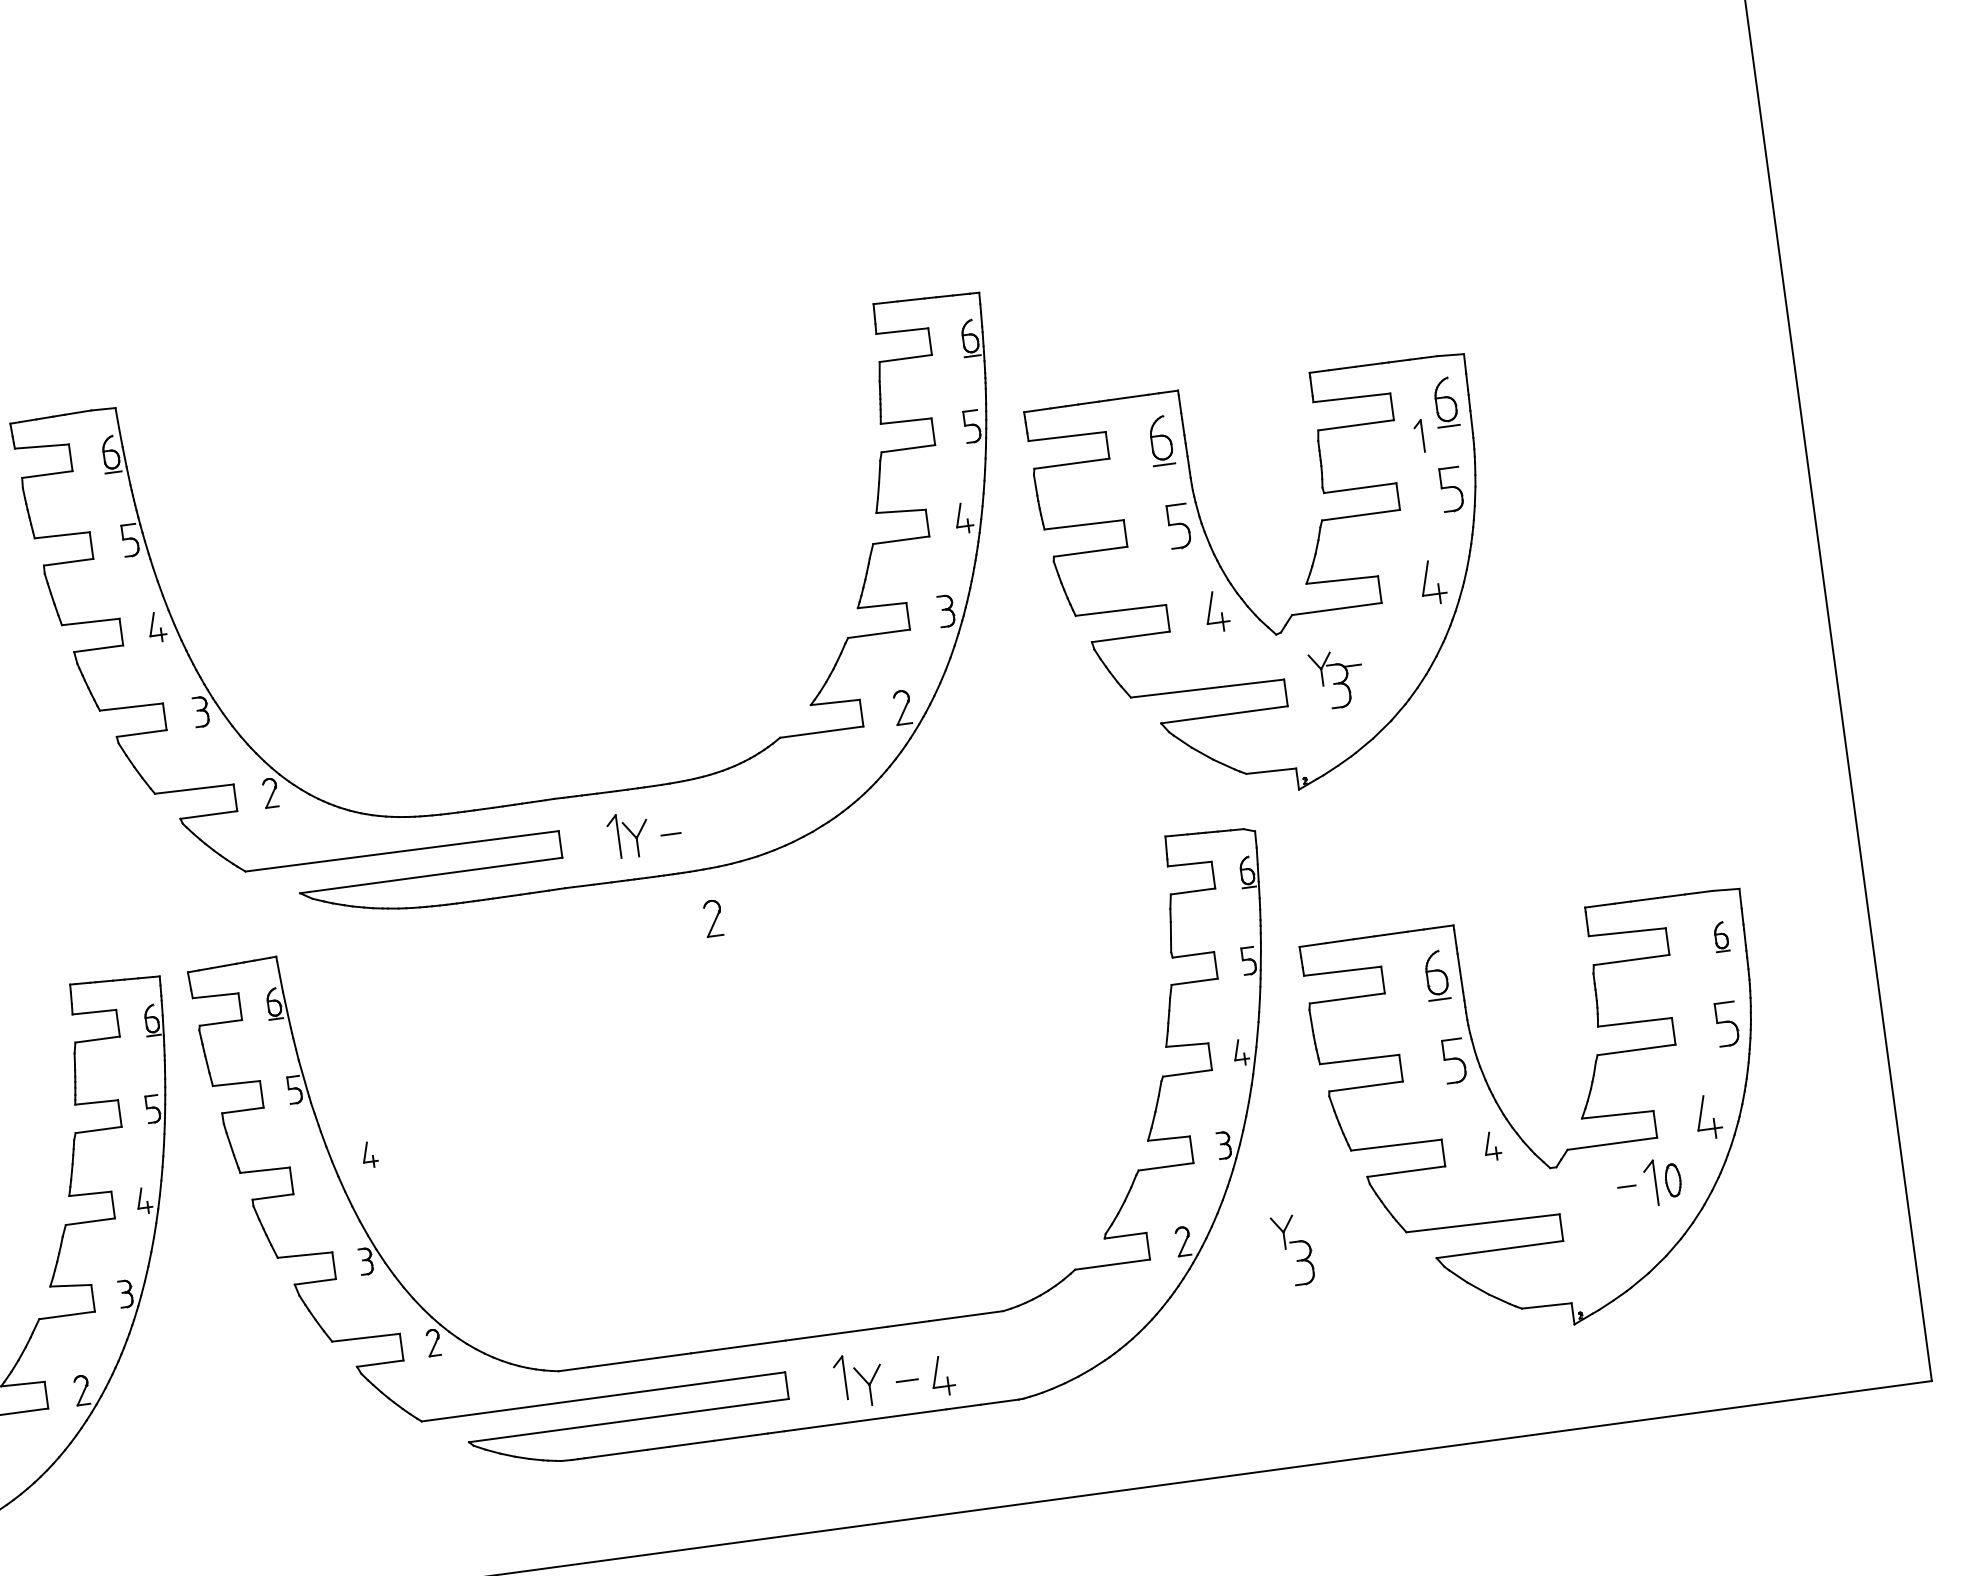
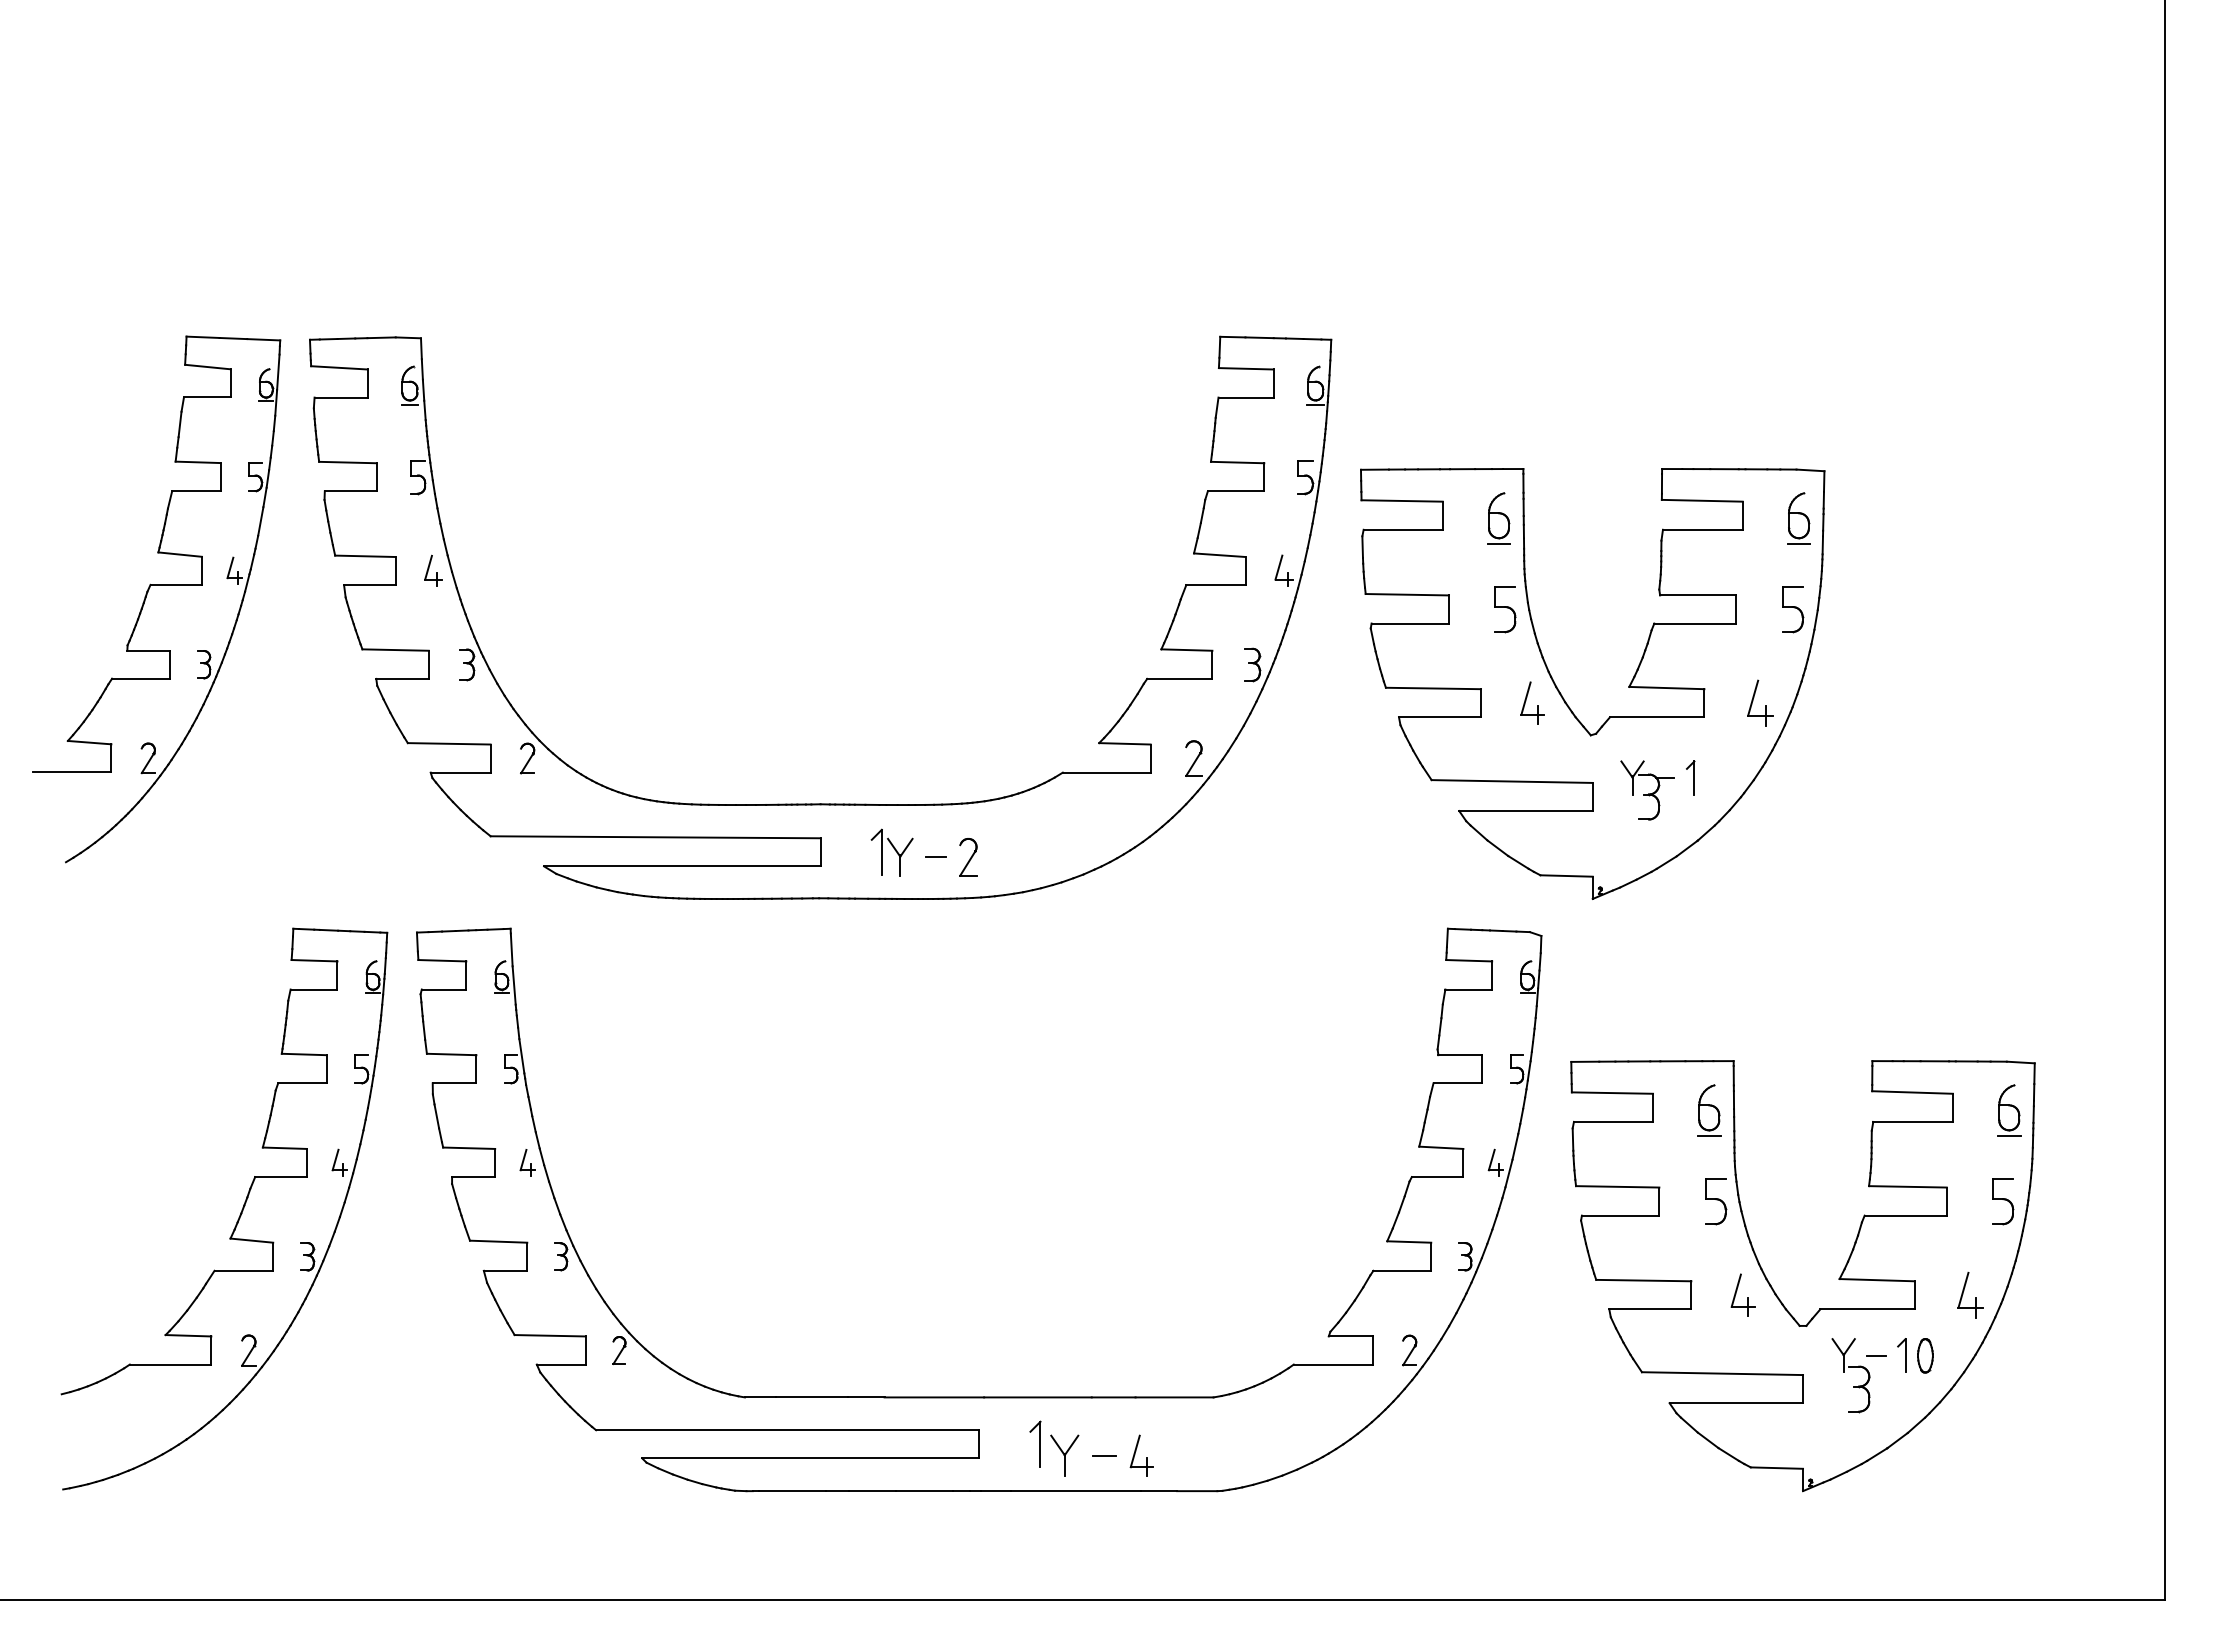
part: (1419, 435) -> (1690, 777), moved
part: (713, 918) -> (968, 857), moved
part: (1721, 936) -> (2009, 1110), size x1.67
part: (1491, 1145) -> (1742, 1294), size x1.43
part: (369, 1154) -> (527, 1162), moved
part: (1650, 1183) -> (1901, 1355), size x0.71
part: (1286, 1248) -> (1844, 1372), moved

